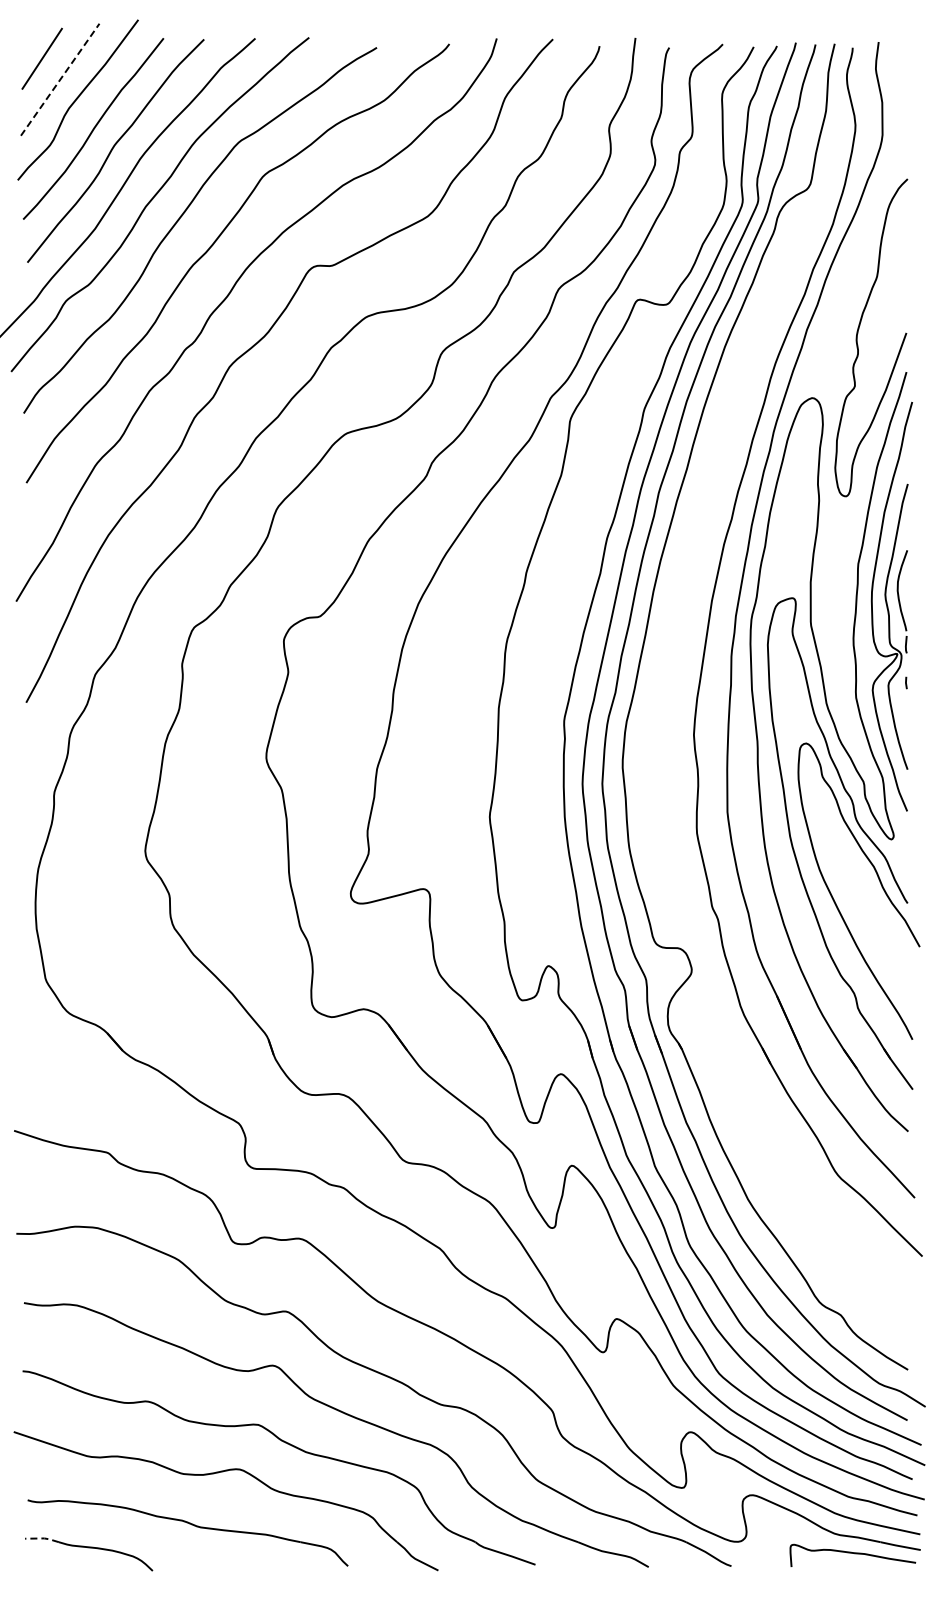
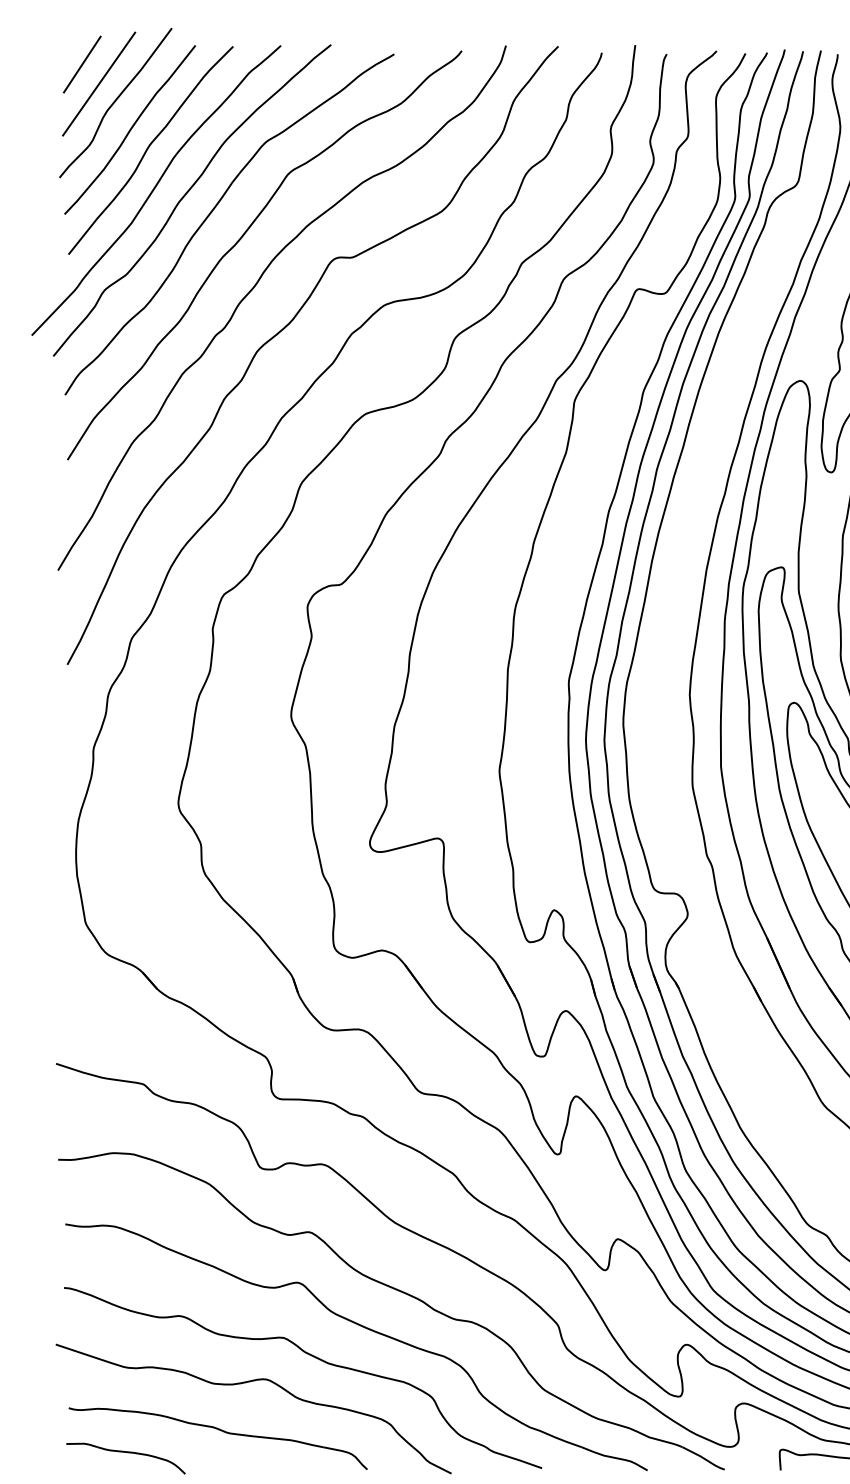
line: (60, 79) -> (99, 83), dashed -> solid
line: (43, 1538) -> (83, 1443), dashed -> solid

